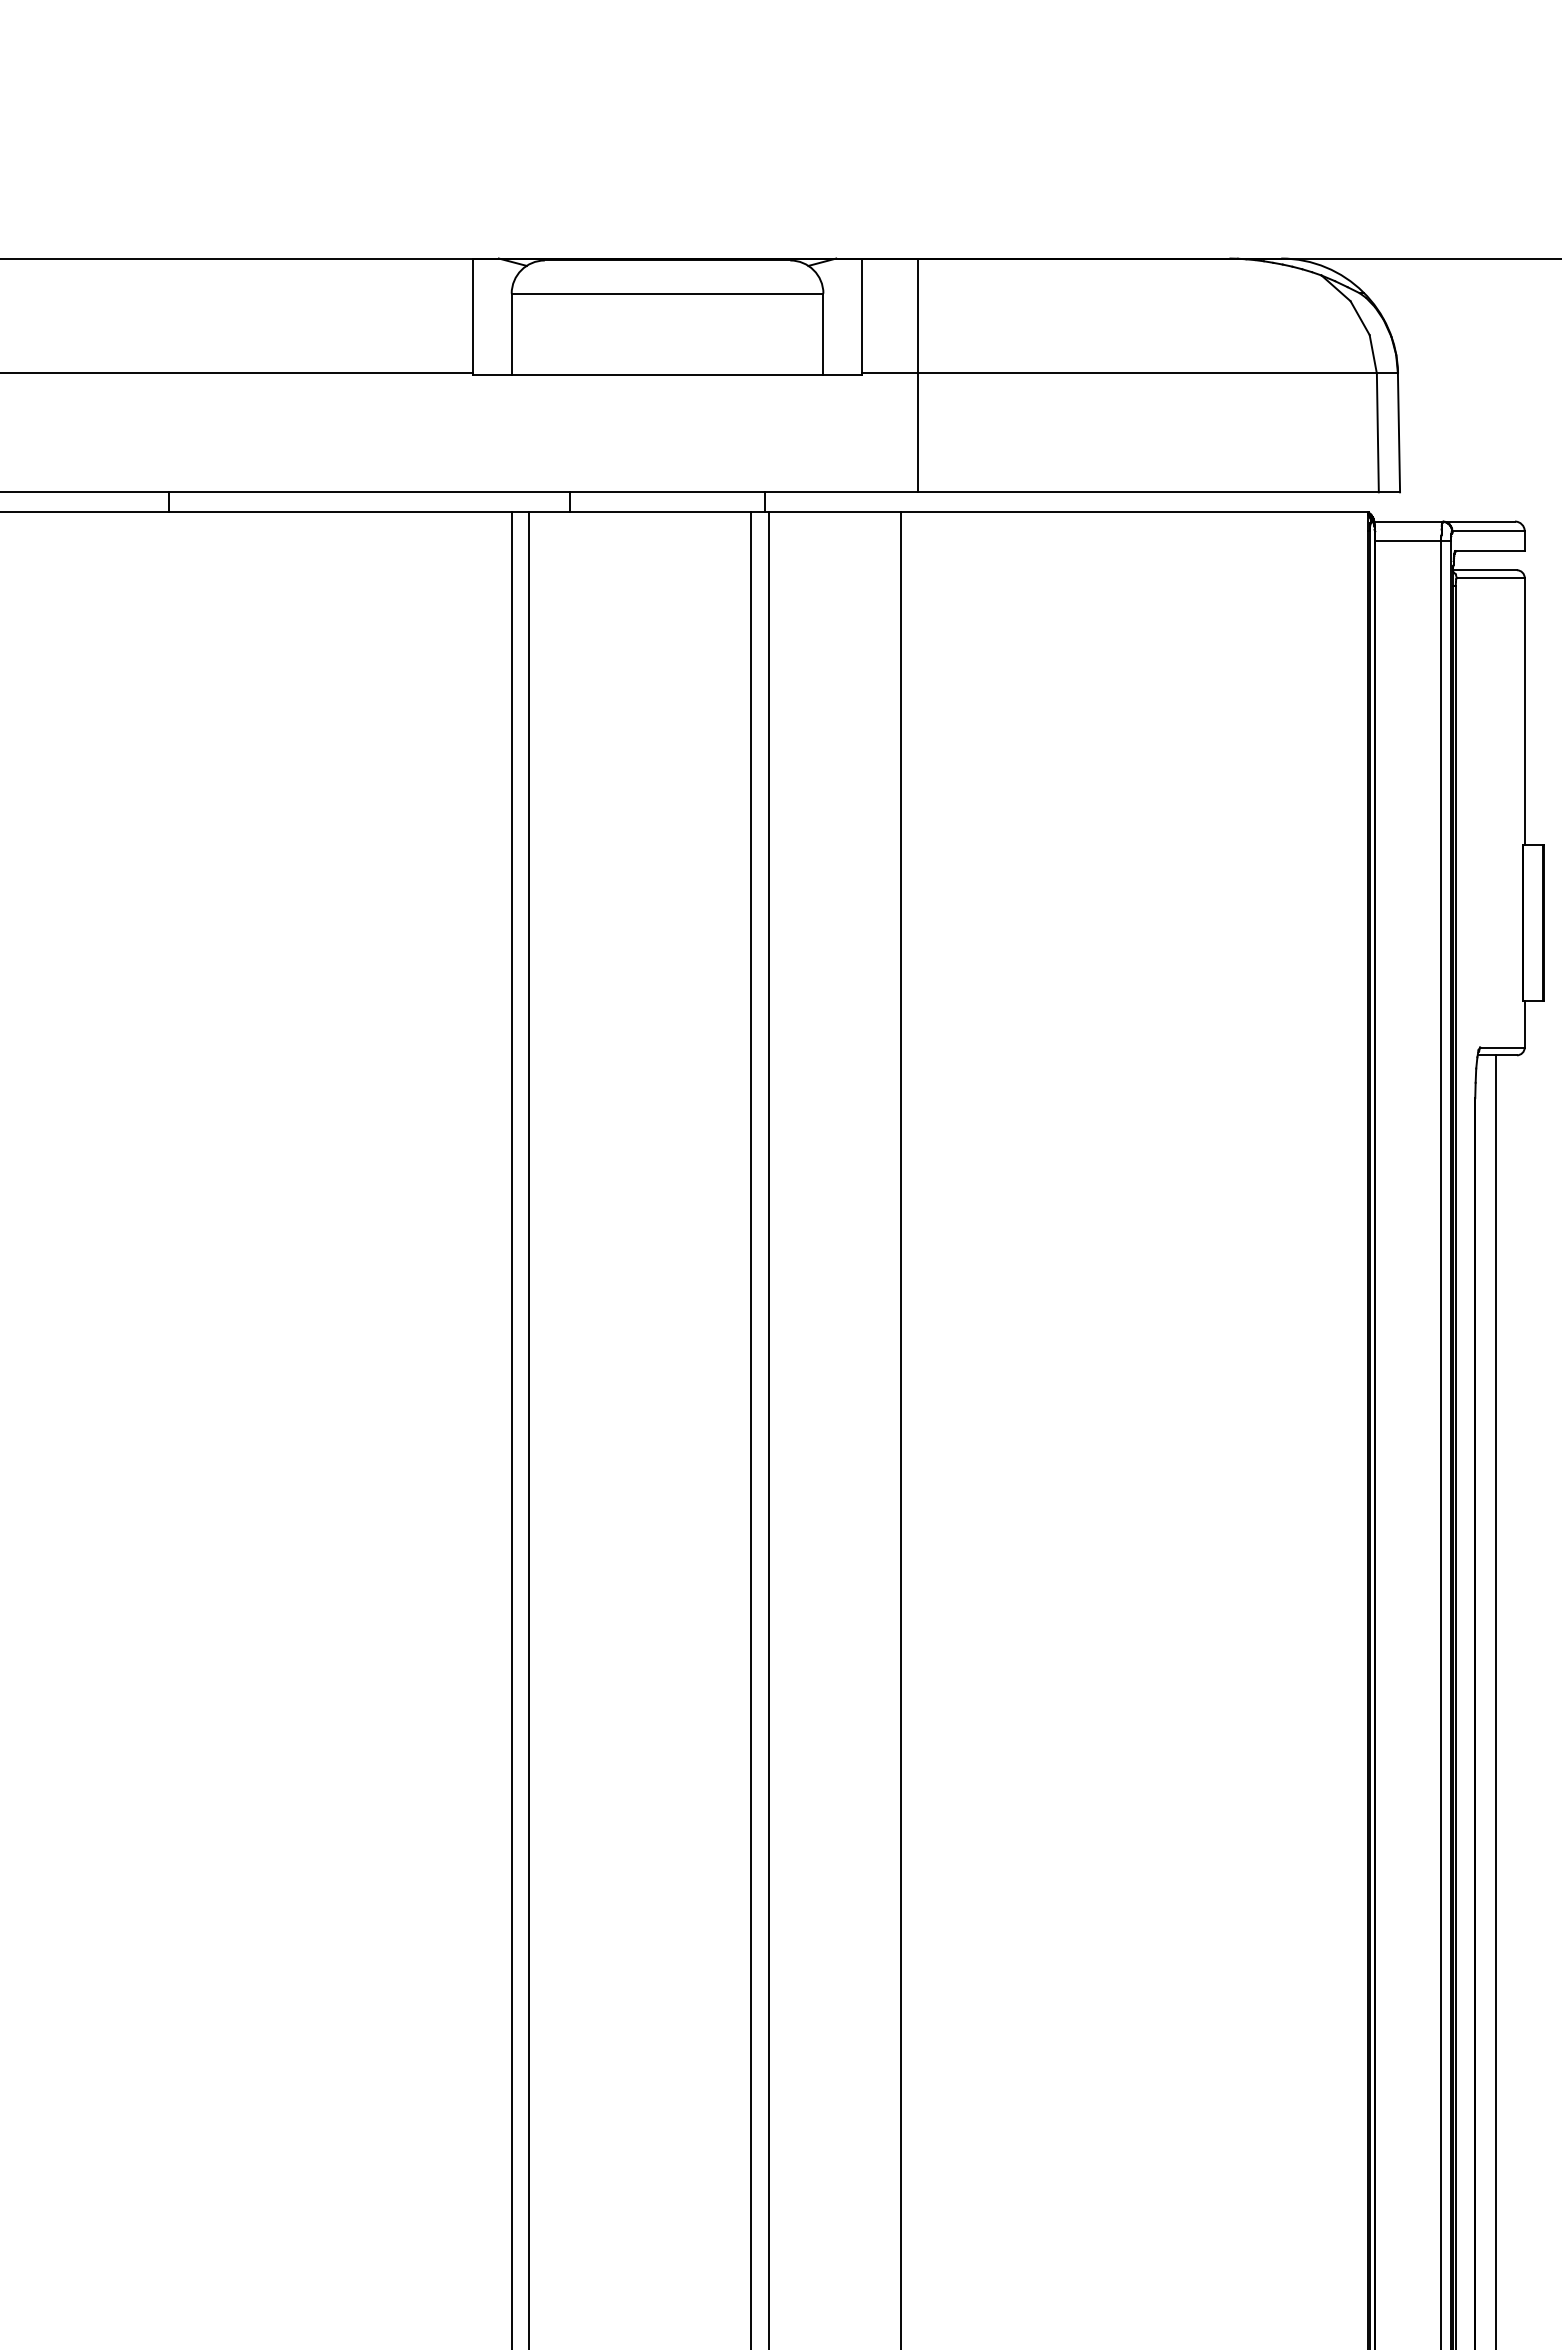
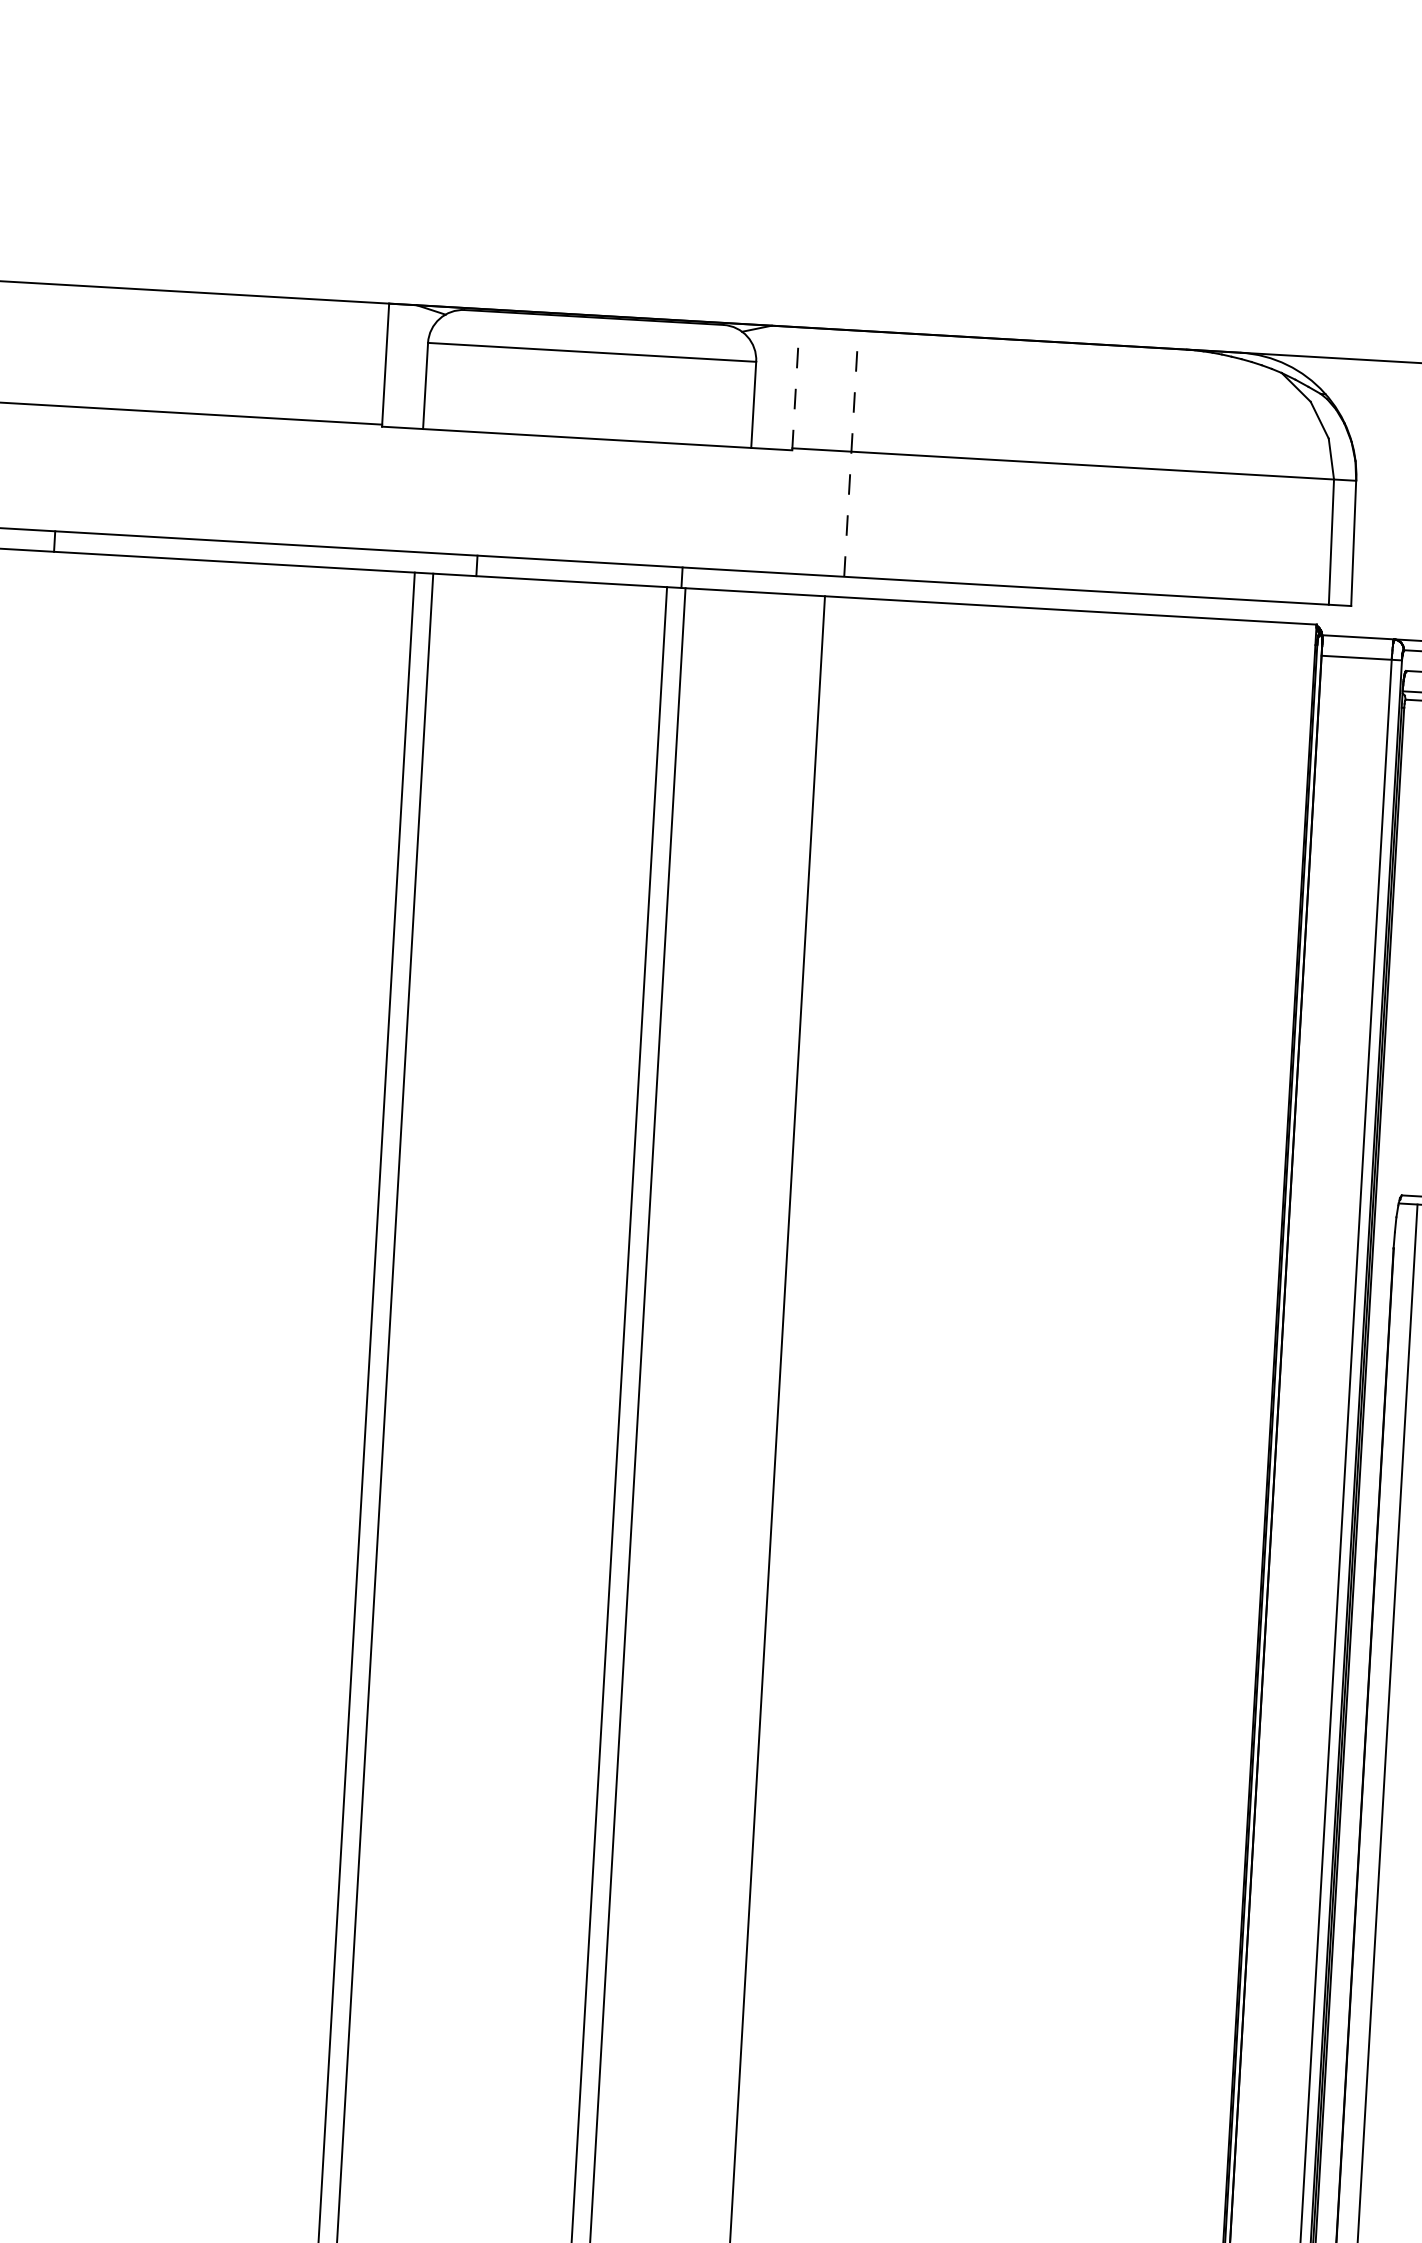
line: (862, 316) -> (795, 388), solid -> dashed
line: (918, 375) -> (851, 453), solid -> dashed

